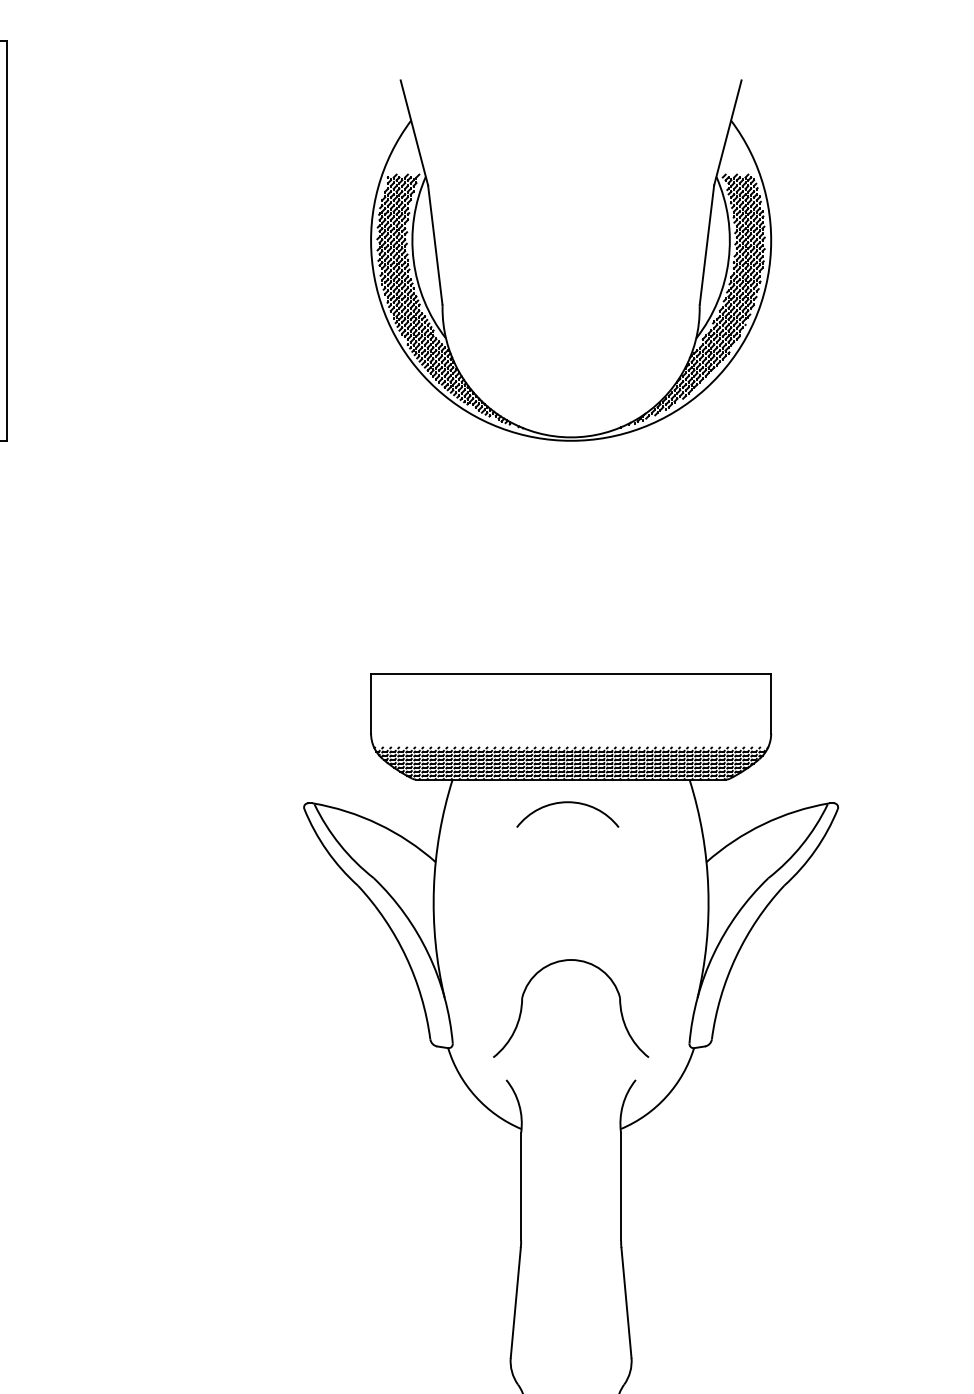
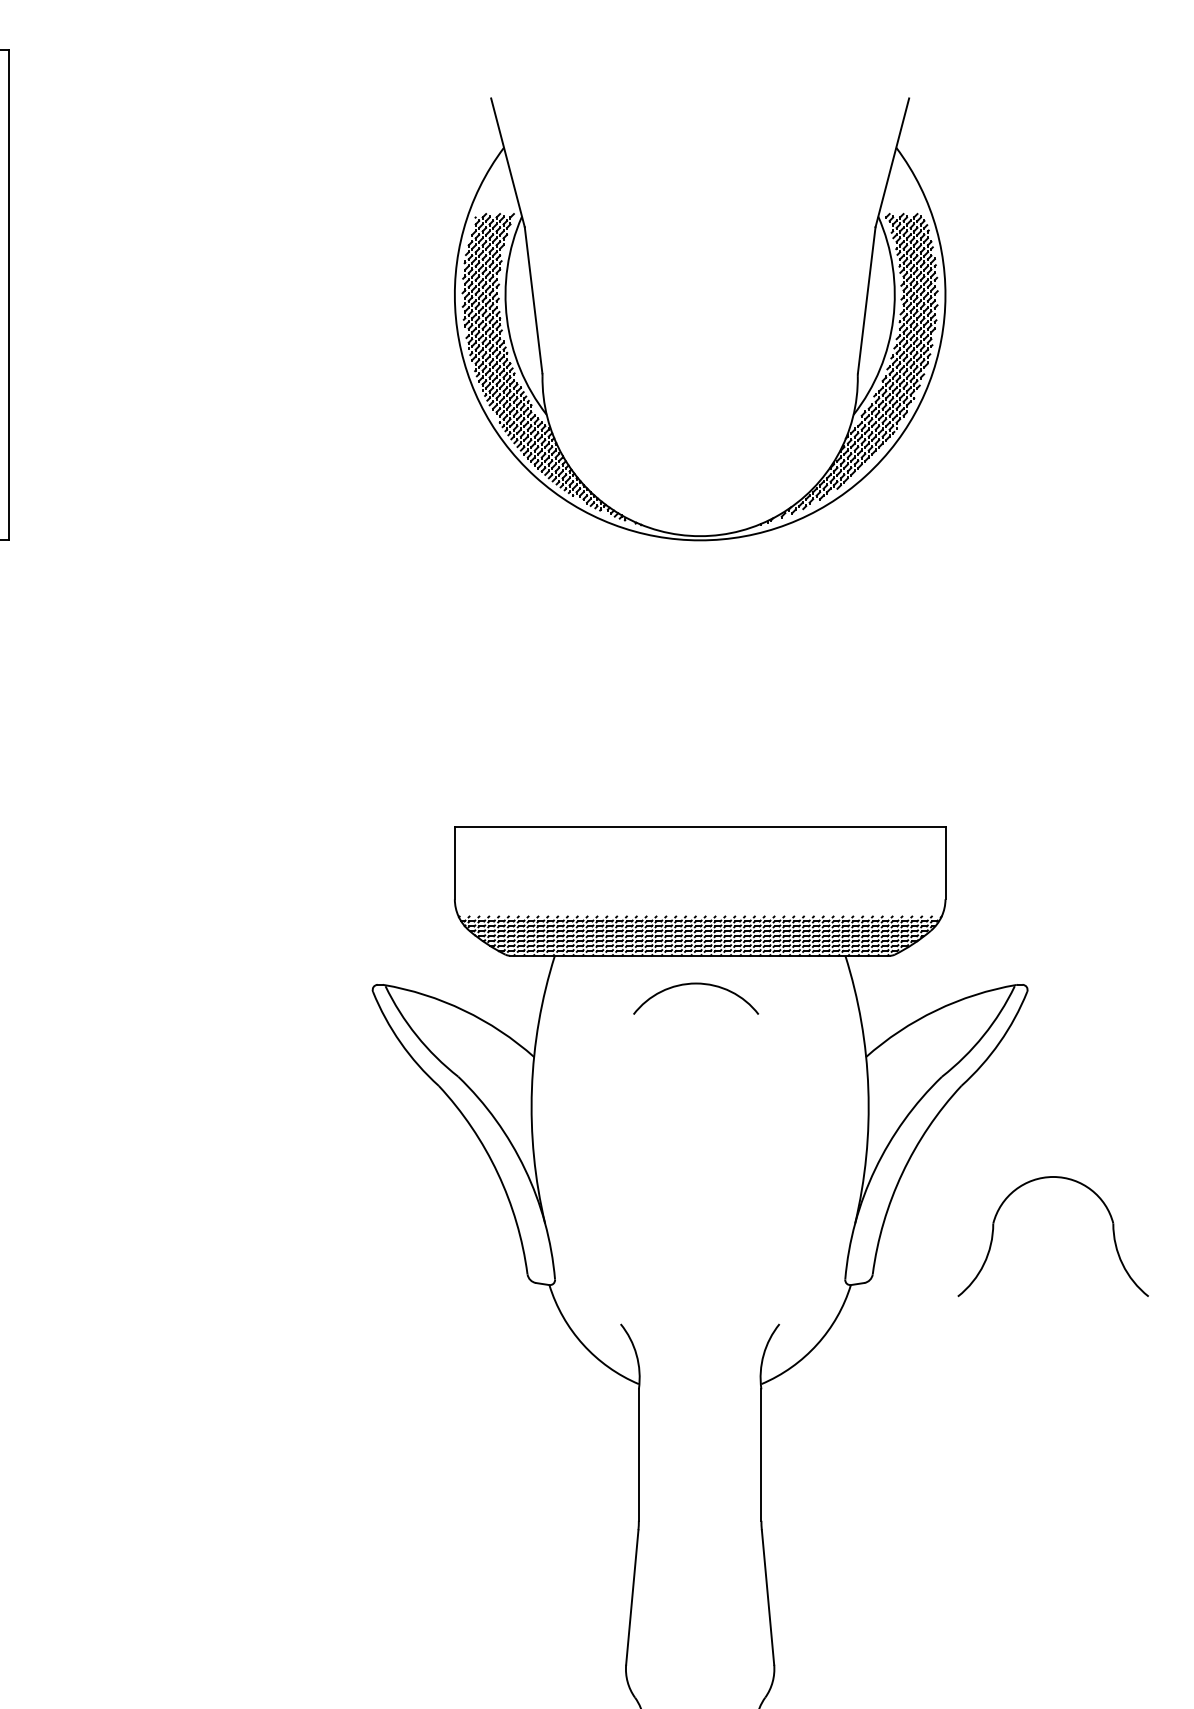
part: (581, 962) -> (1066, 1180), moved

